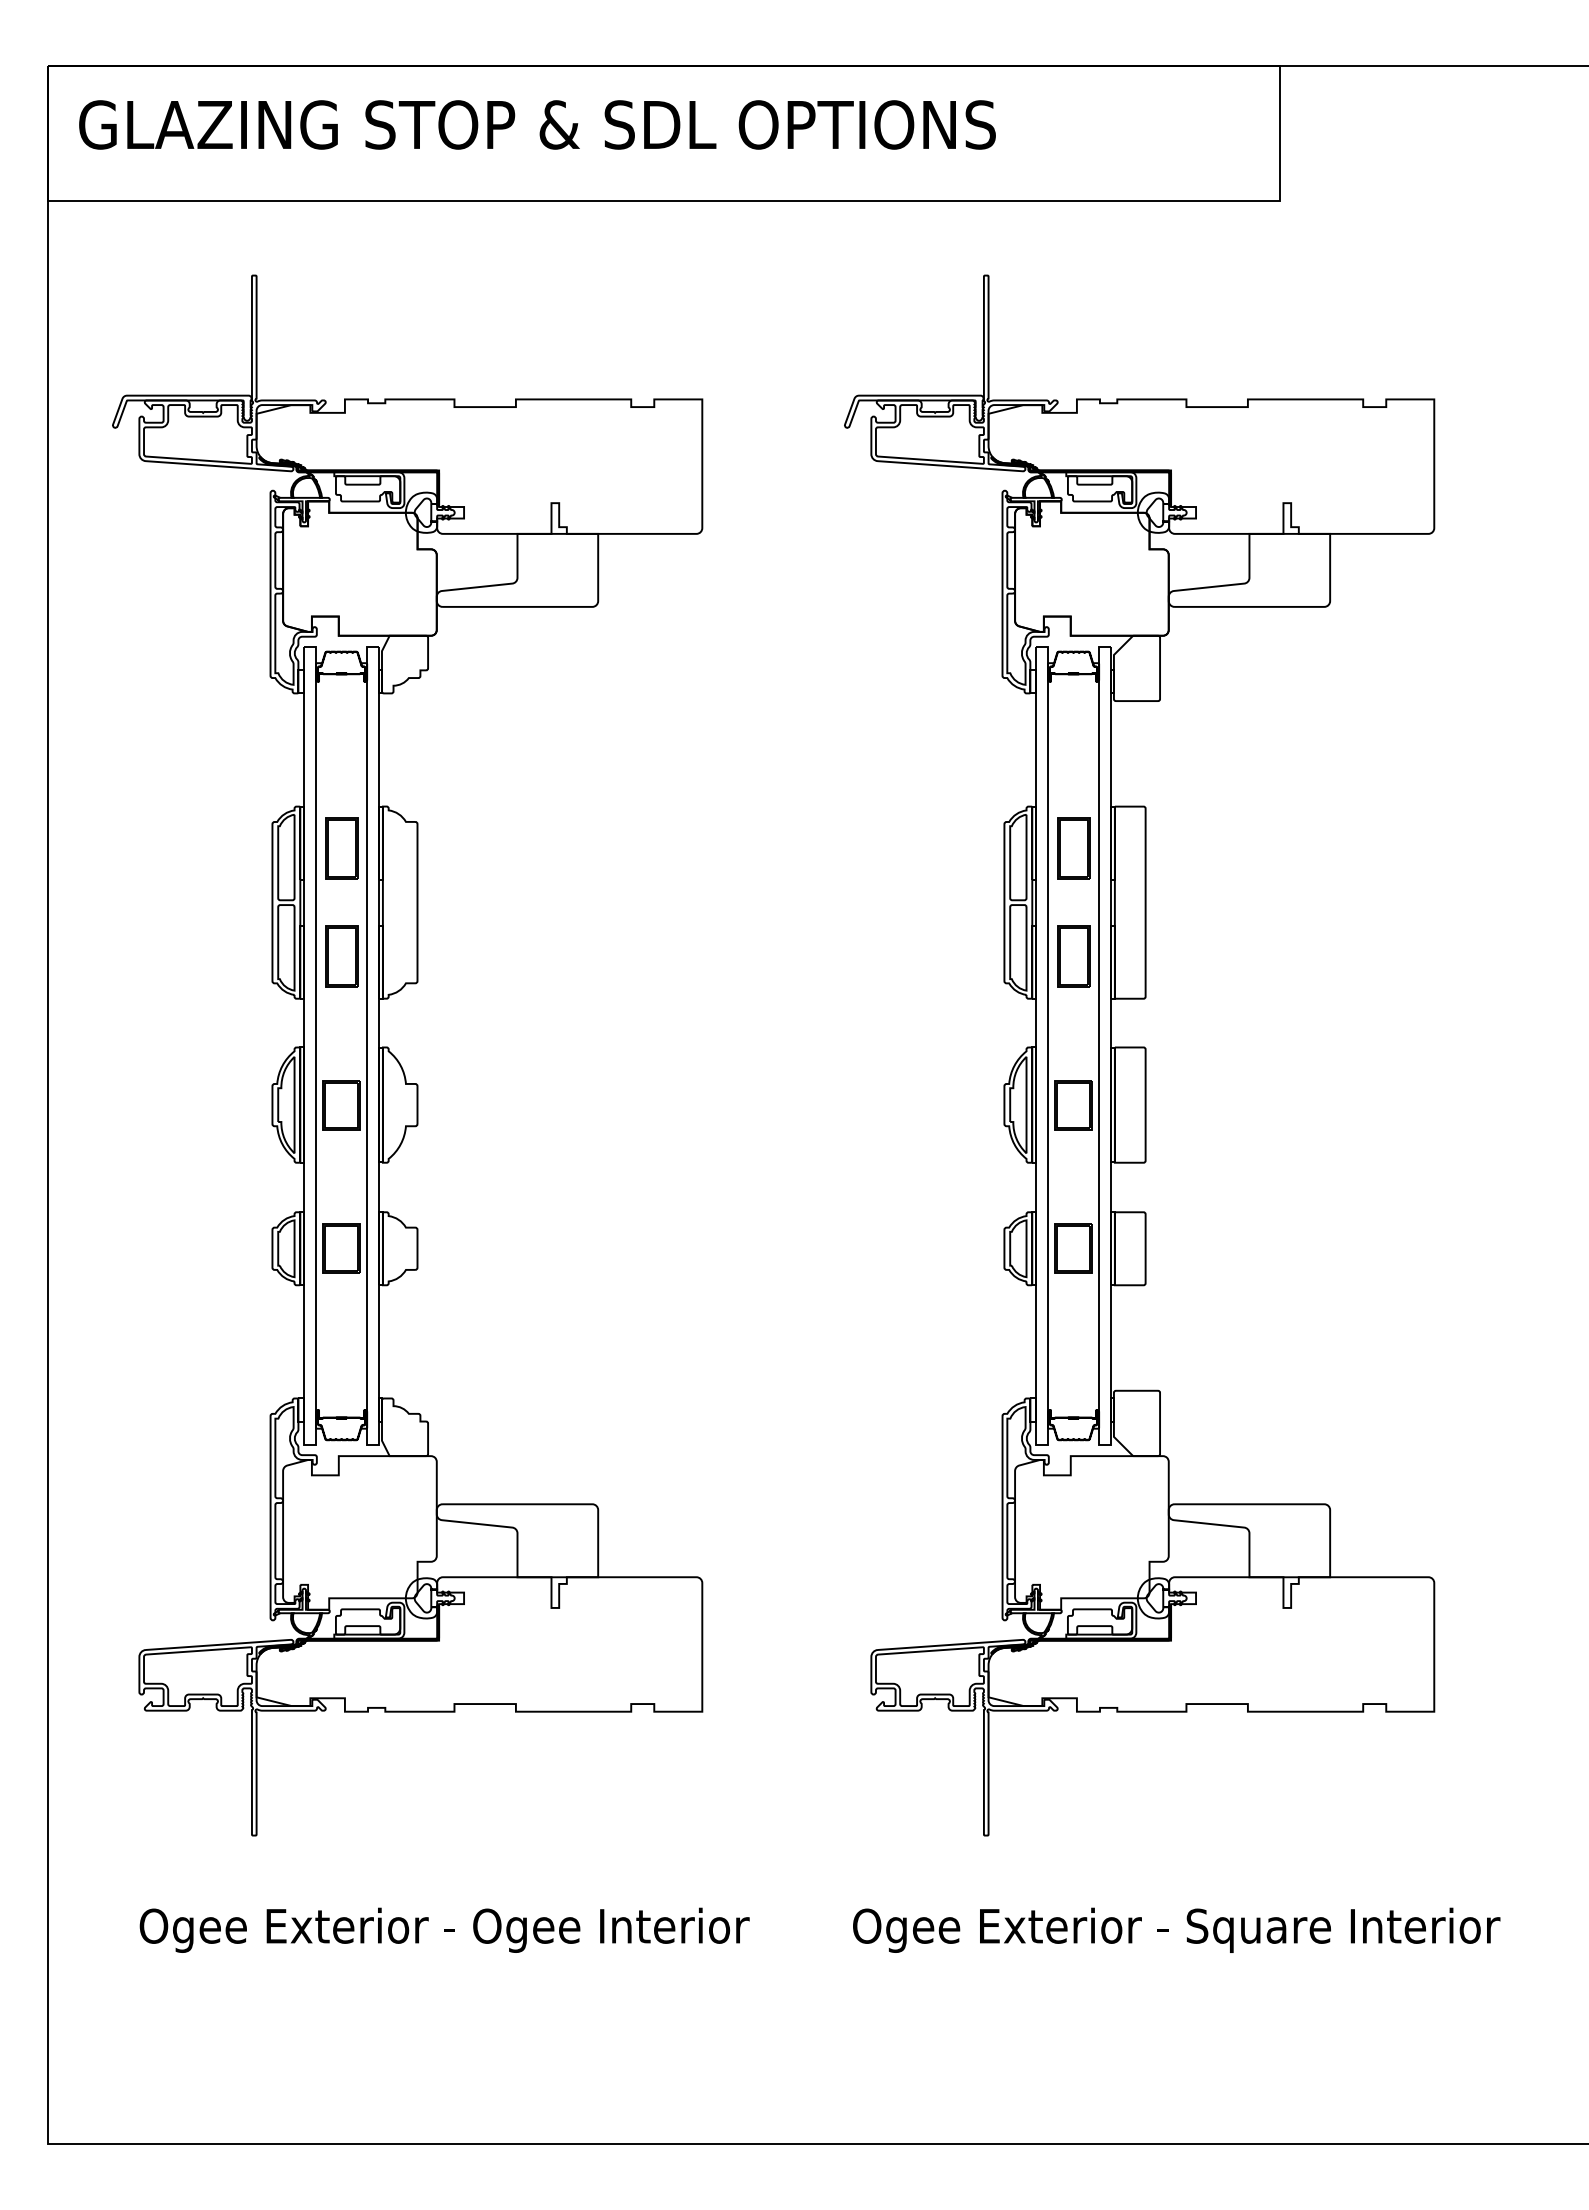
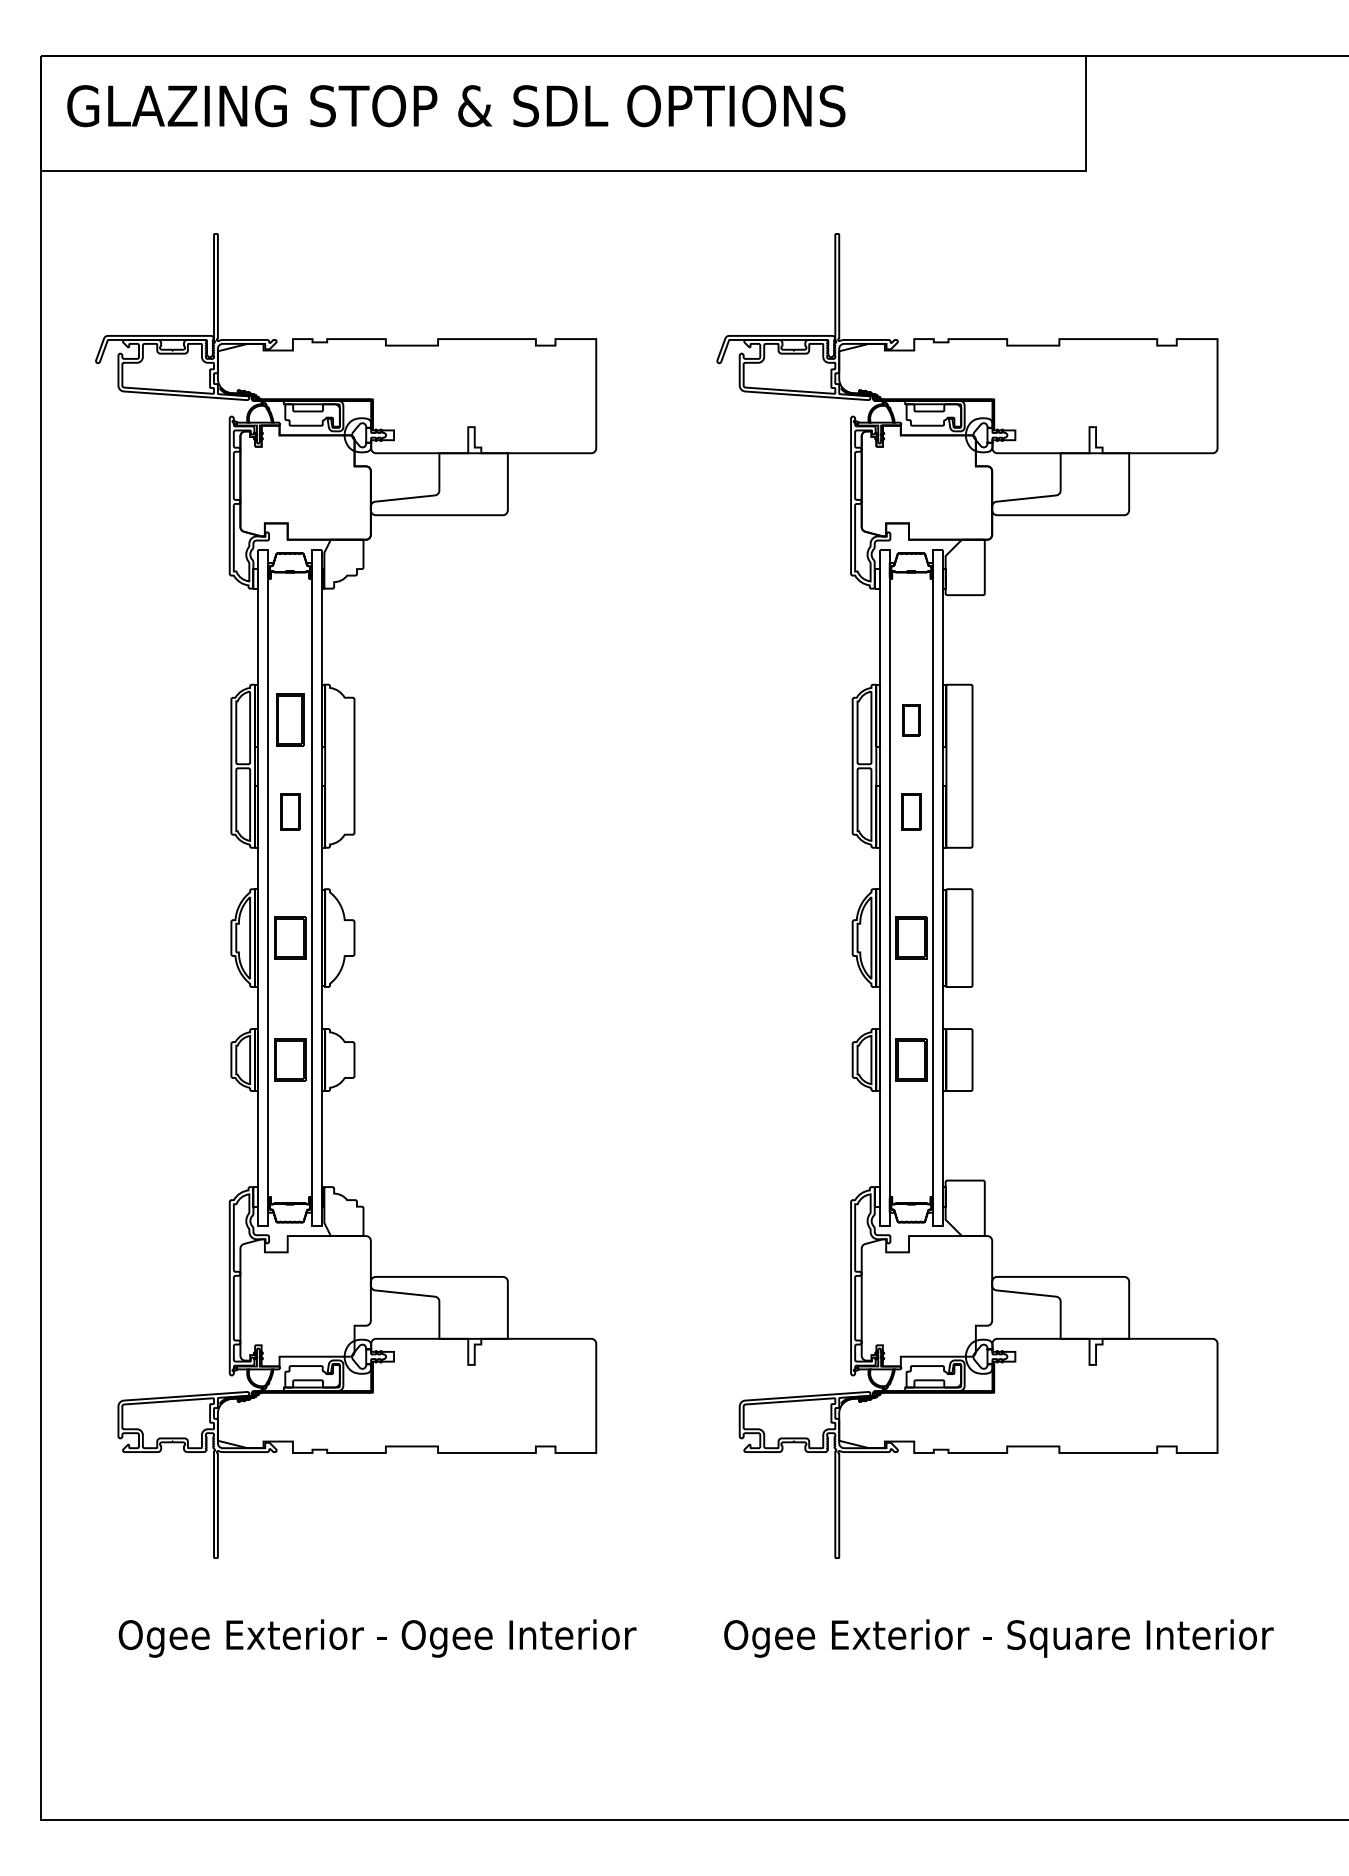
part: (1073, 848) -> (911, 720), size x0.6
part: (341, 956) -> (289, 811), size x0.7
part: (1073, 956) -> (911, 811), size x0.7

